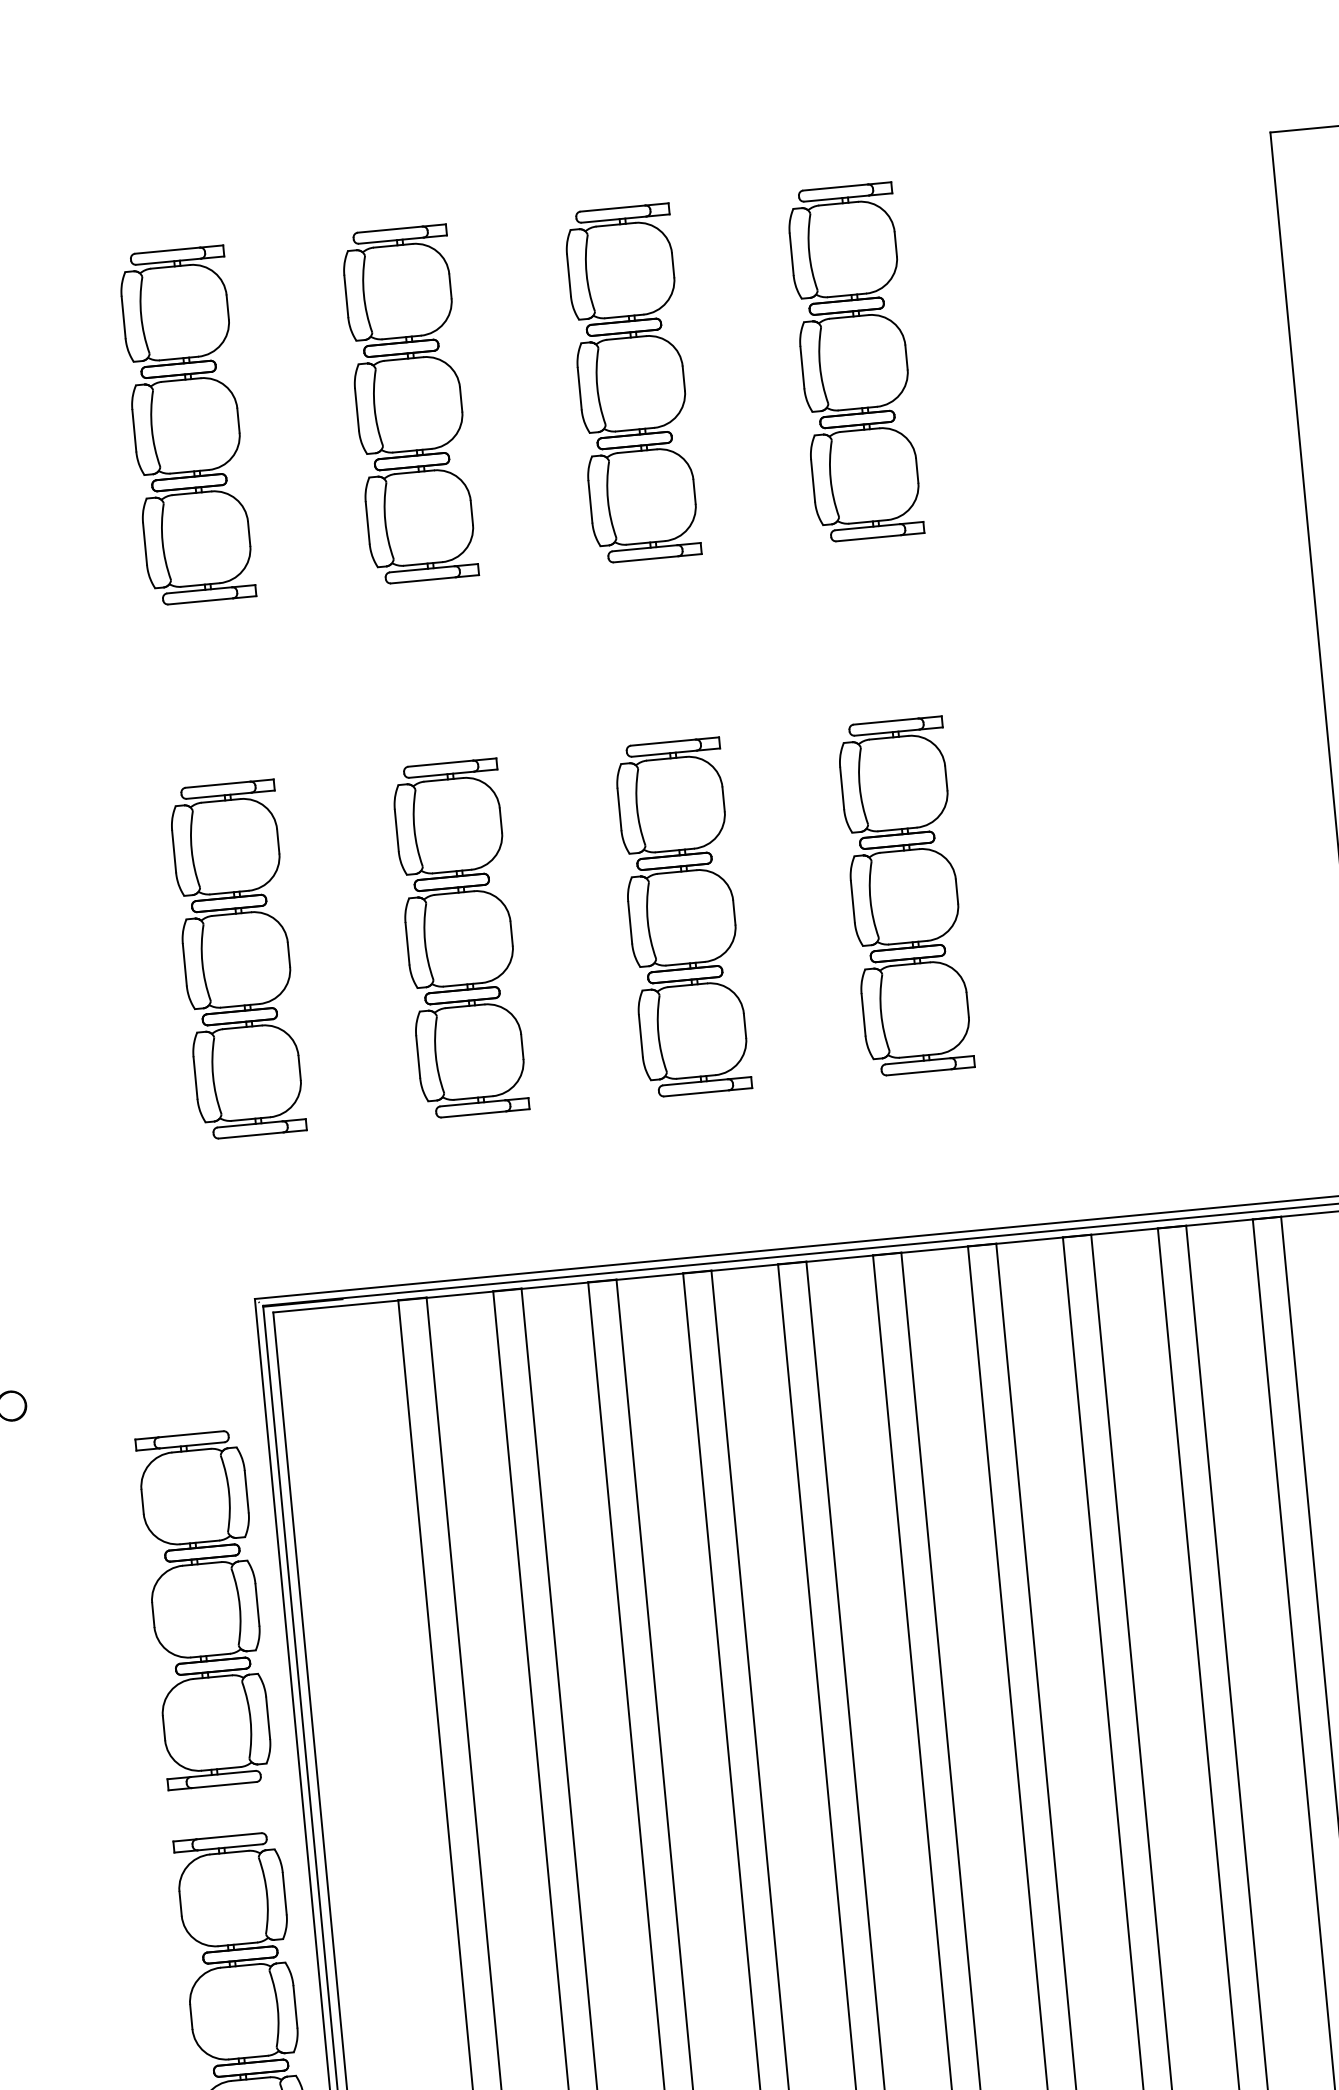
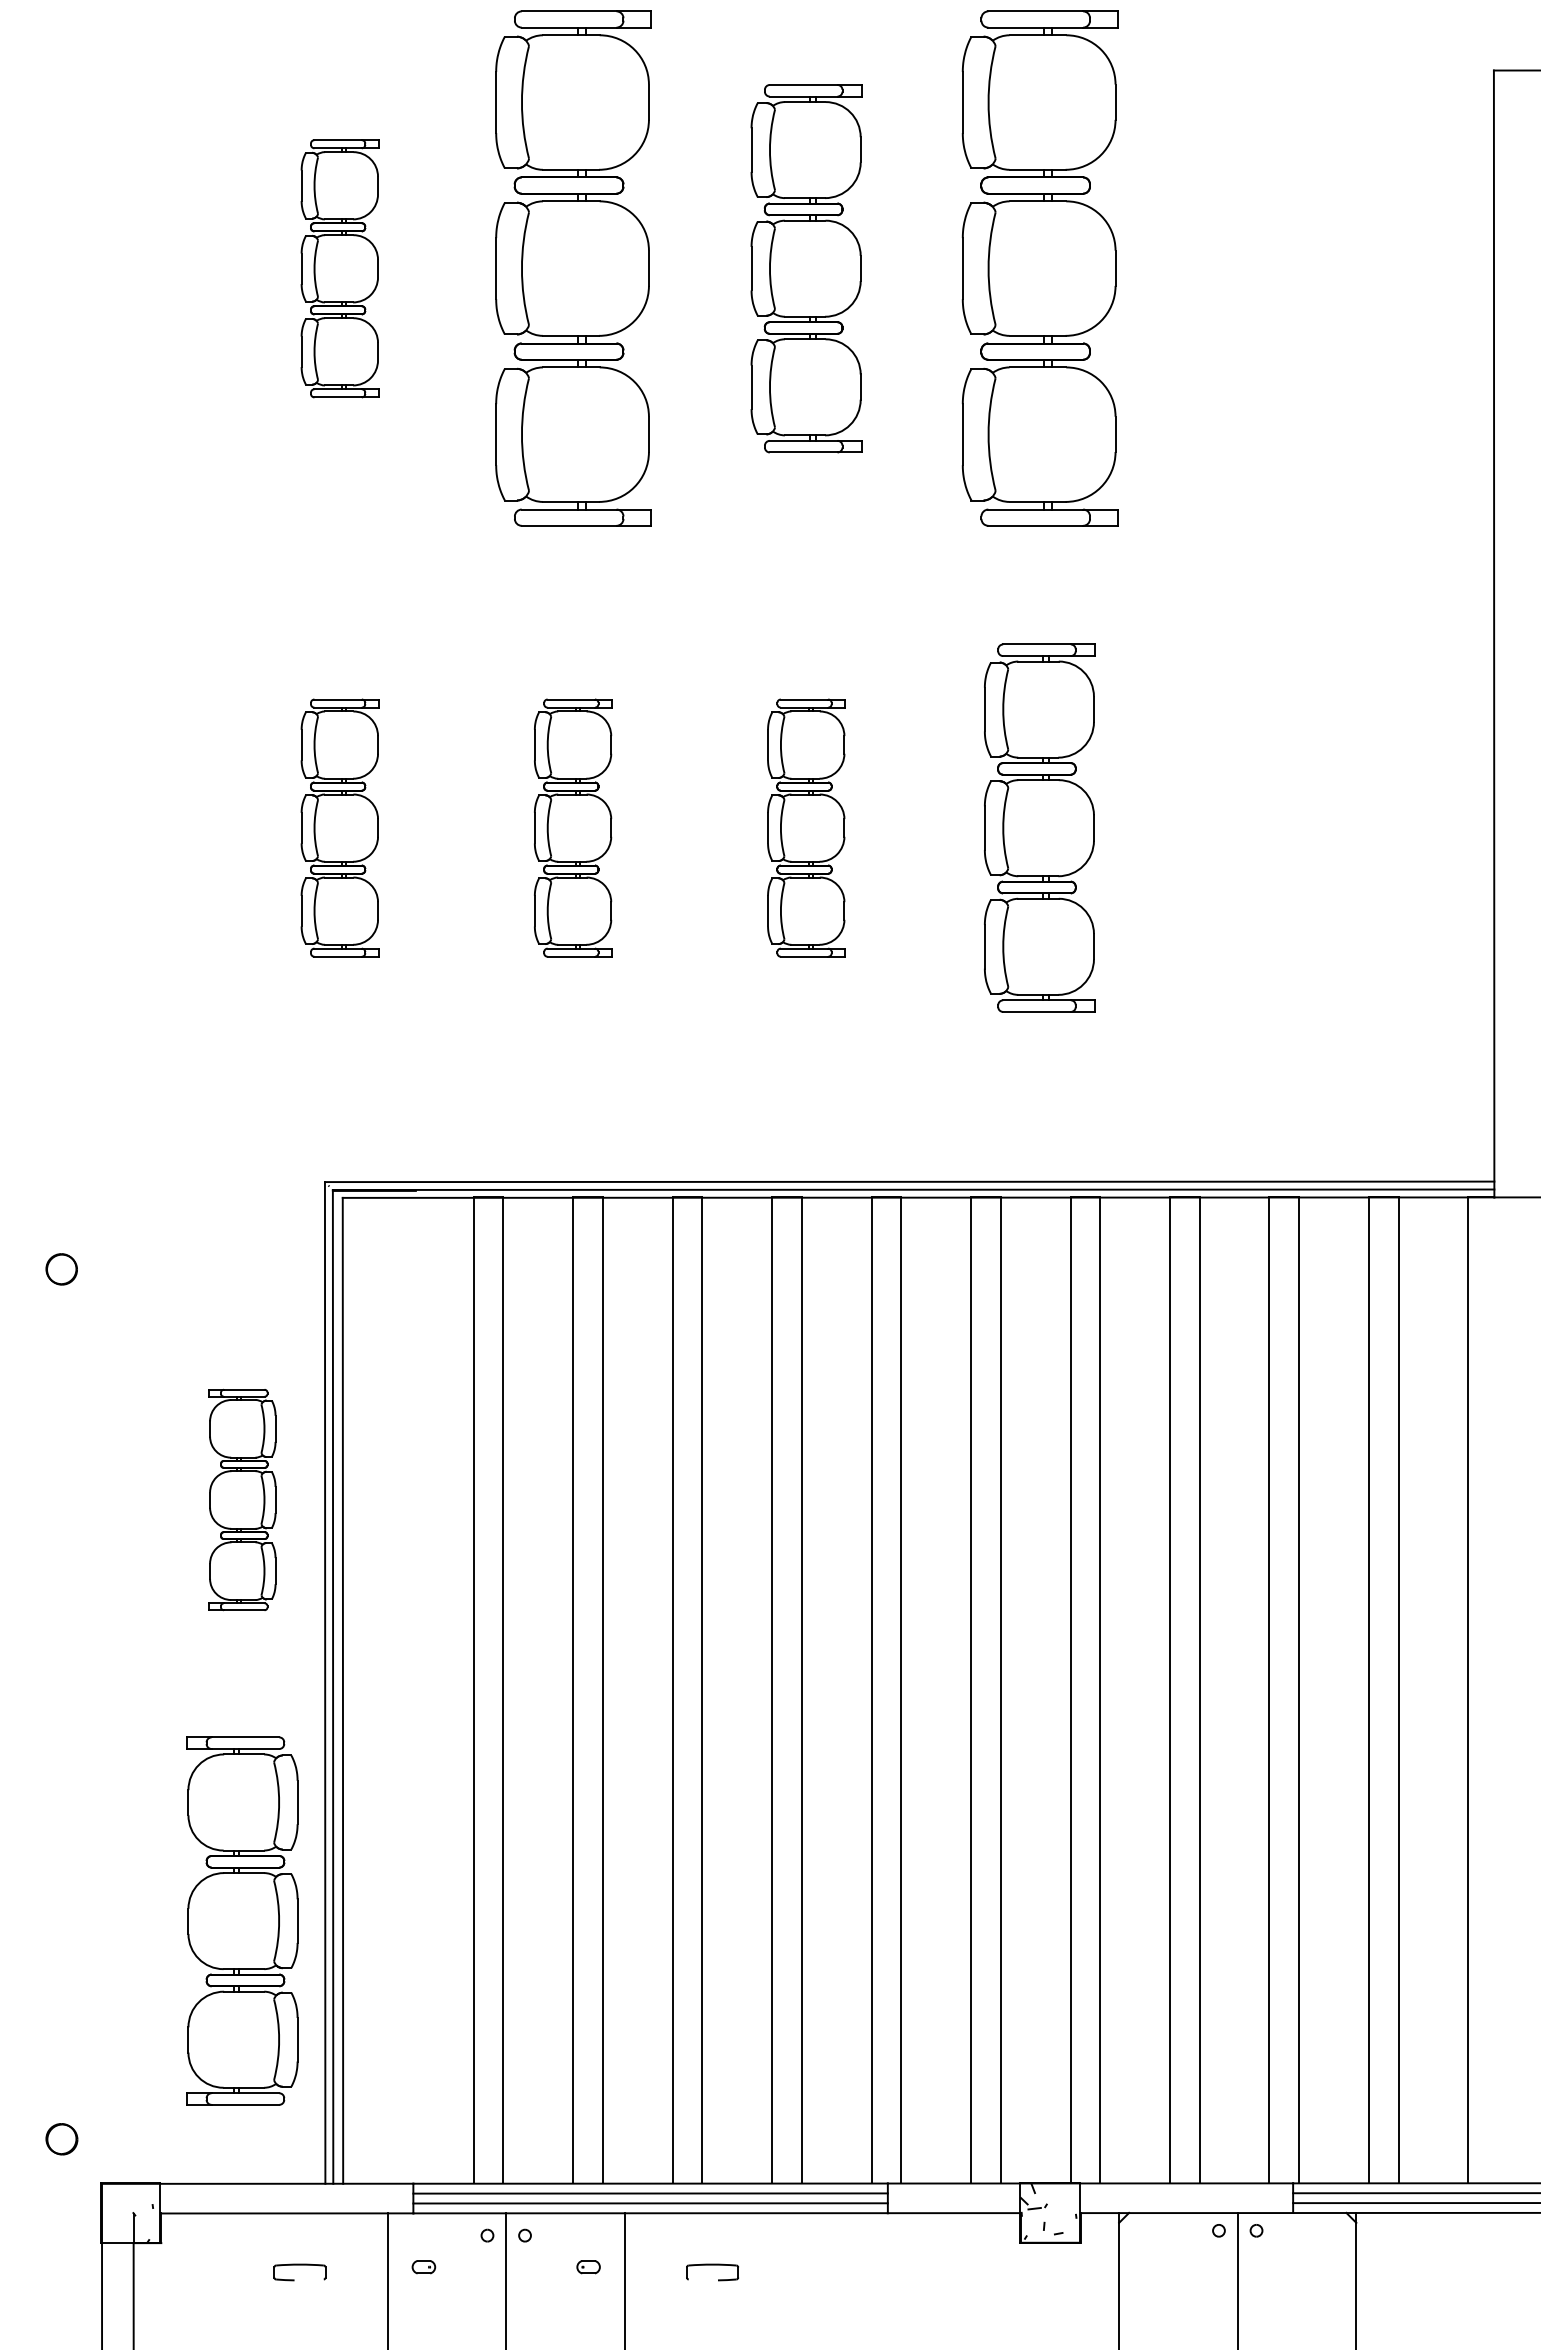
part: (854, 362) -> (1039, 268), size x1.4
part: (409, 404) -> (573, 268), size x1.4
part: (187, 425) -> (340, 268), size x0.7
part: (682, 917) -> (806, 827), size x0.7
part: (460, 938) -> (573, 827), size x0.7
part: (237, 959) -> (340, 827), size x0.7
part: (204, 1609) -> (242, 1499), size x0.6

